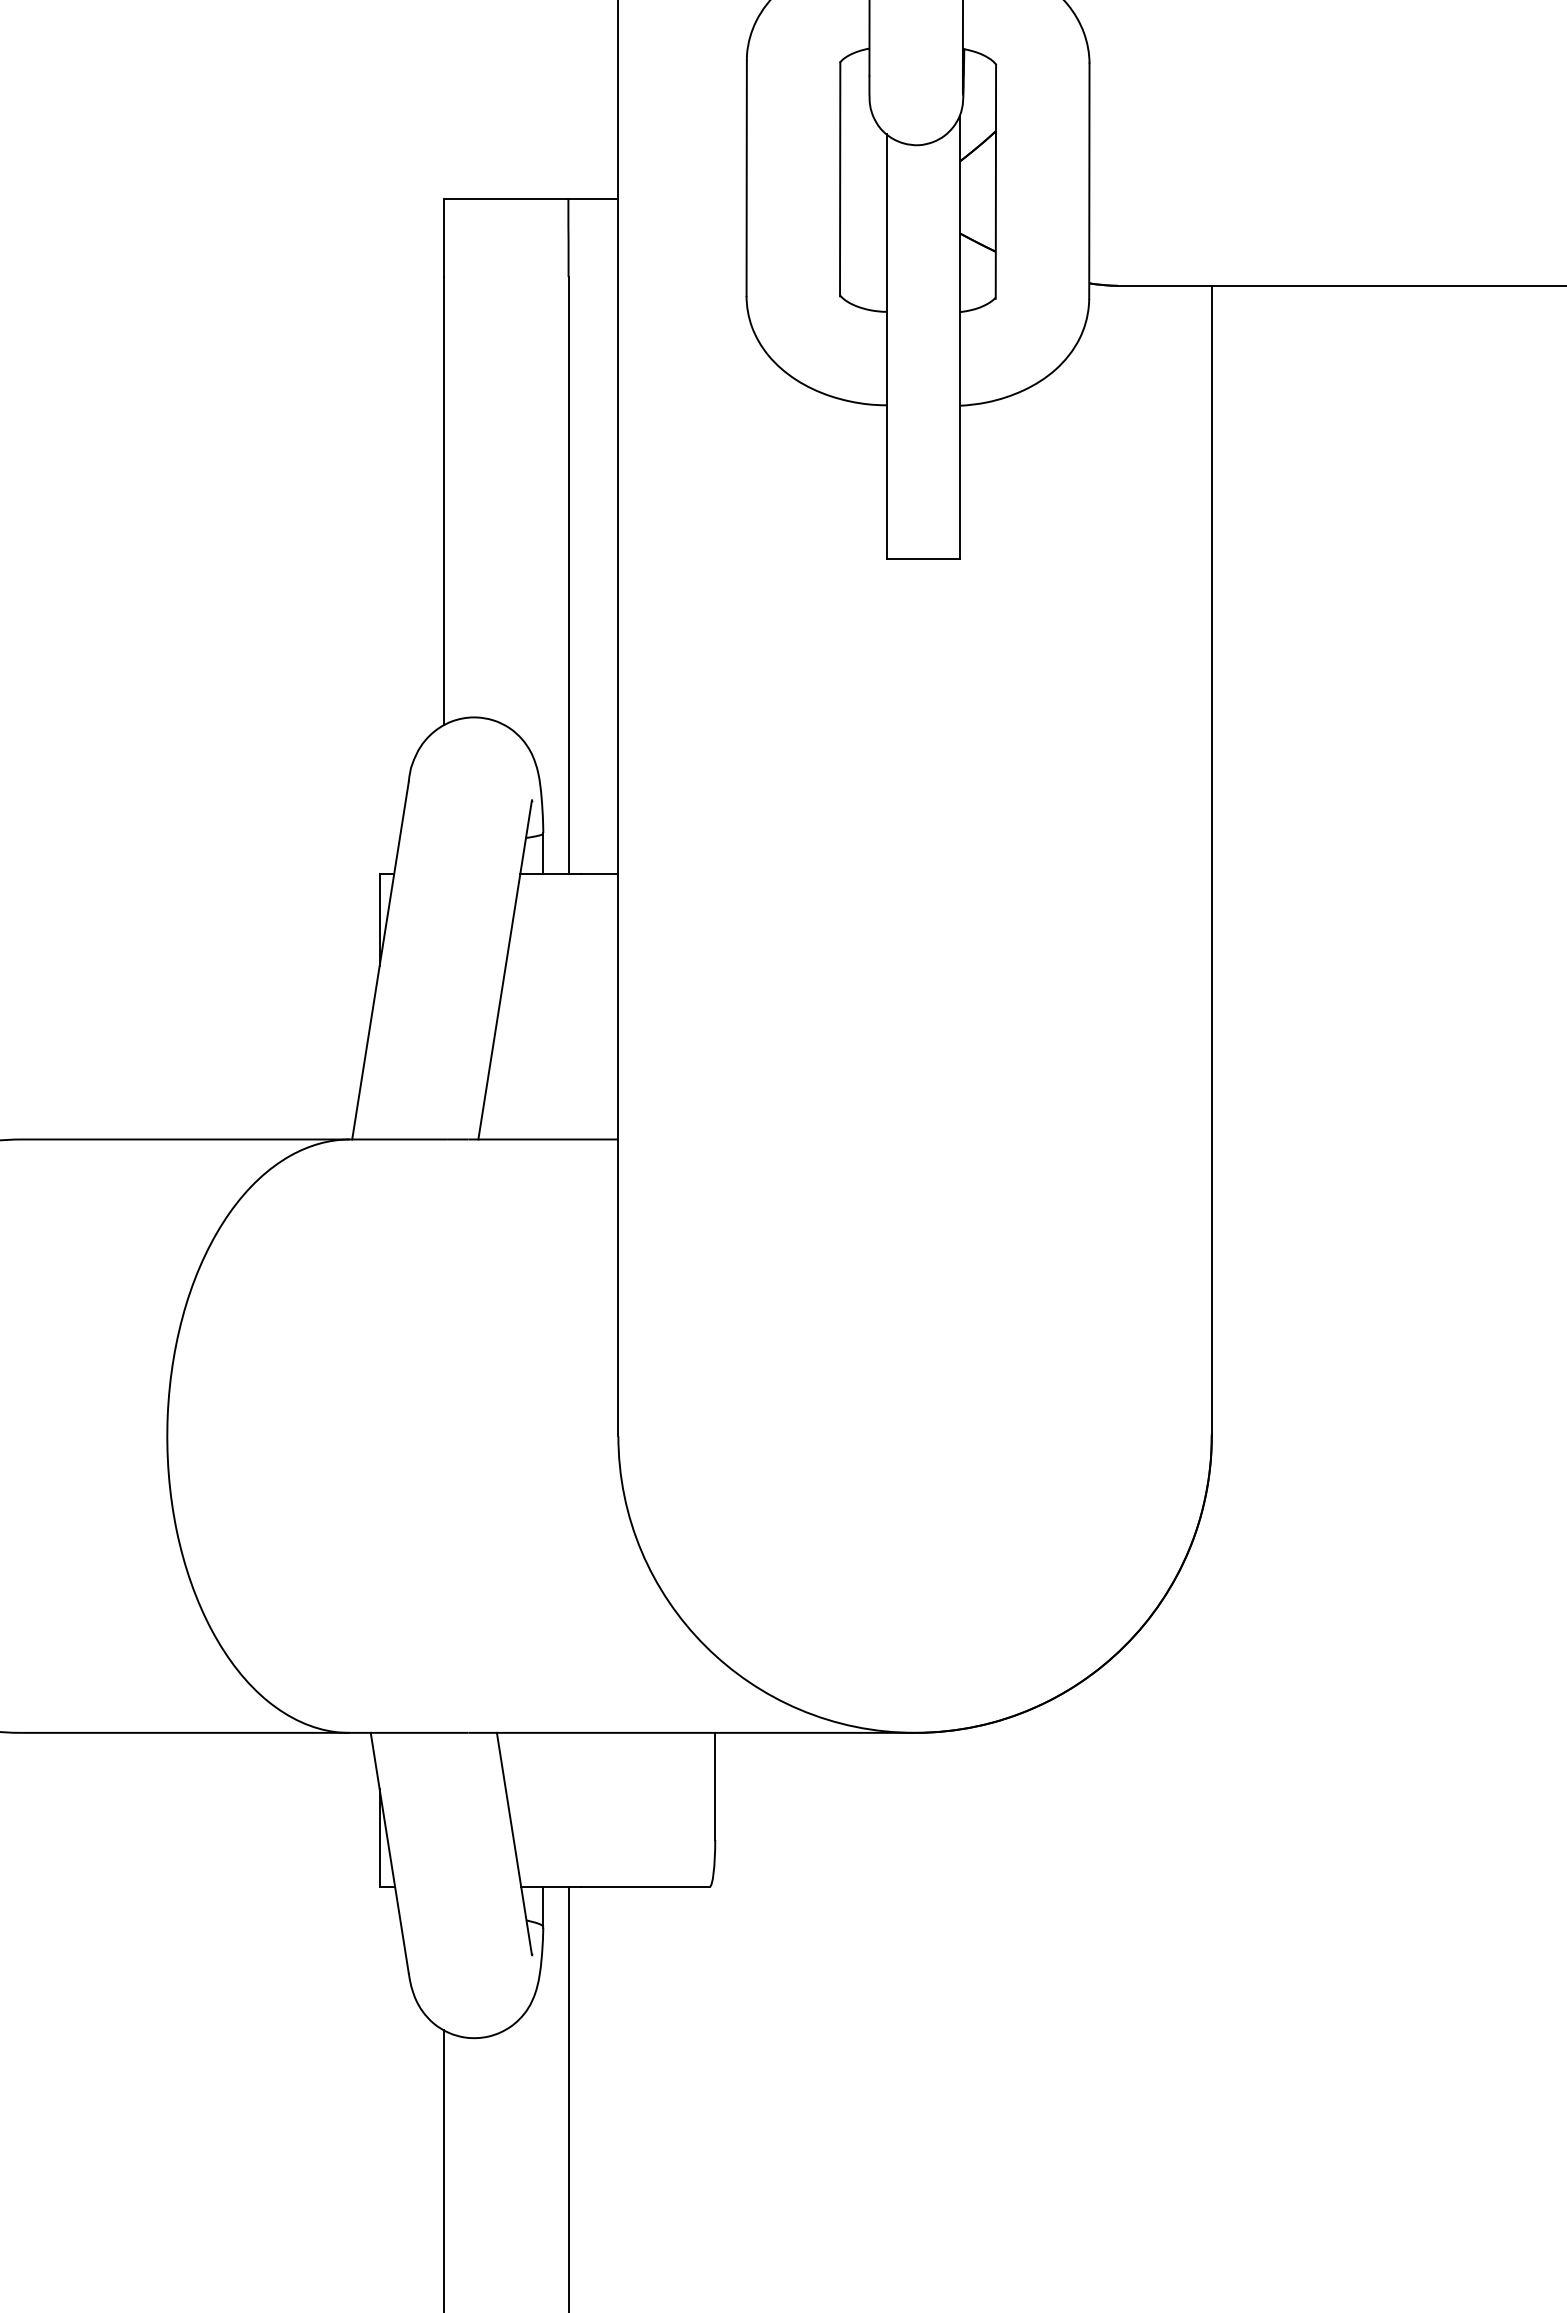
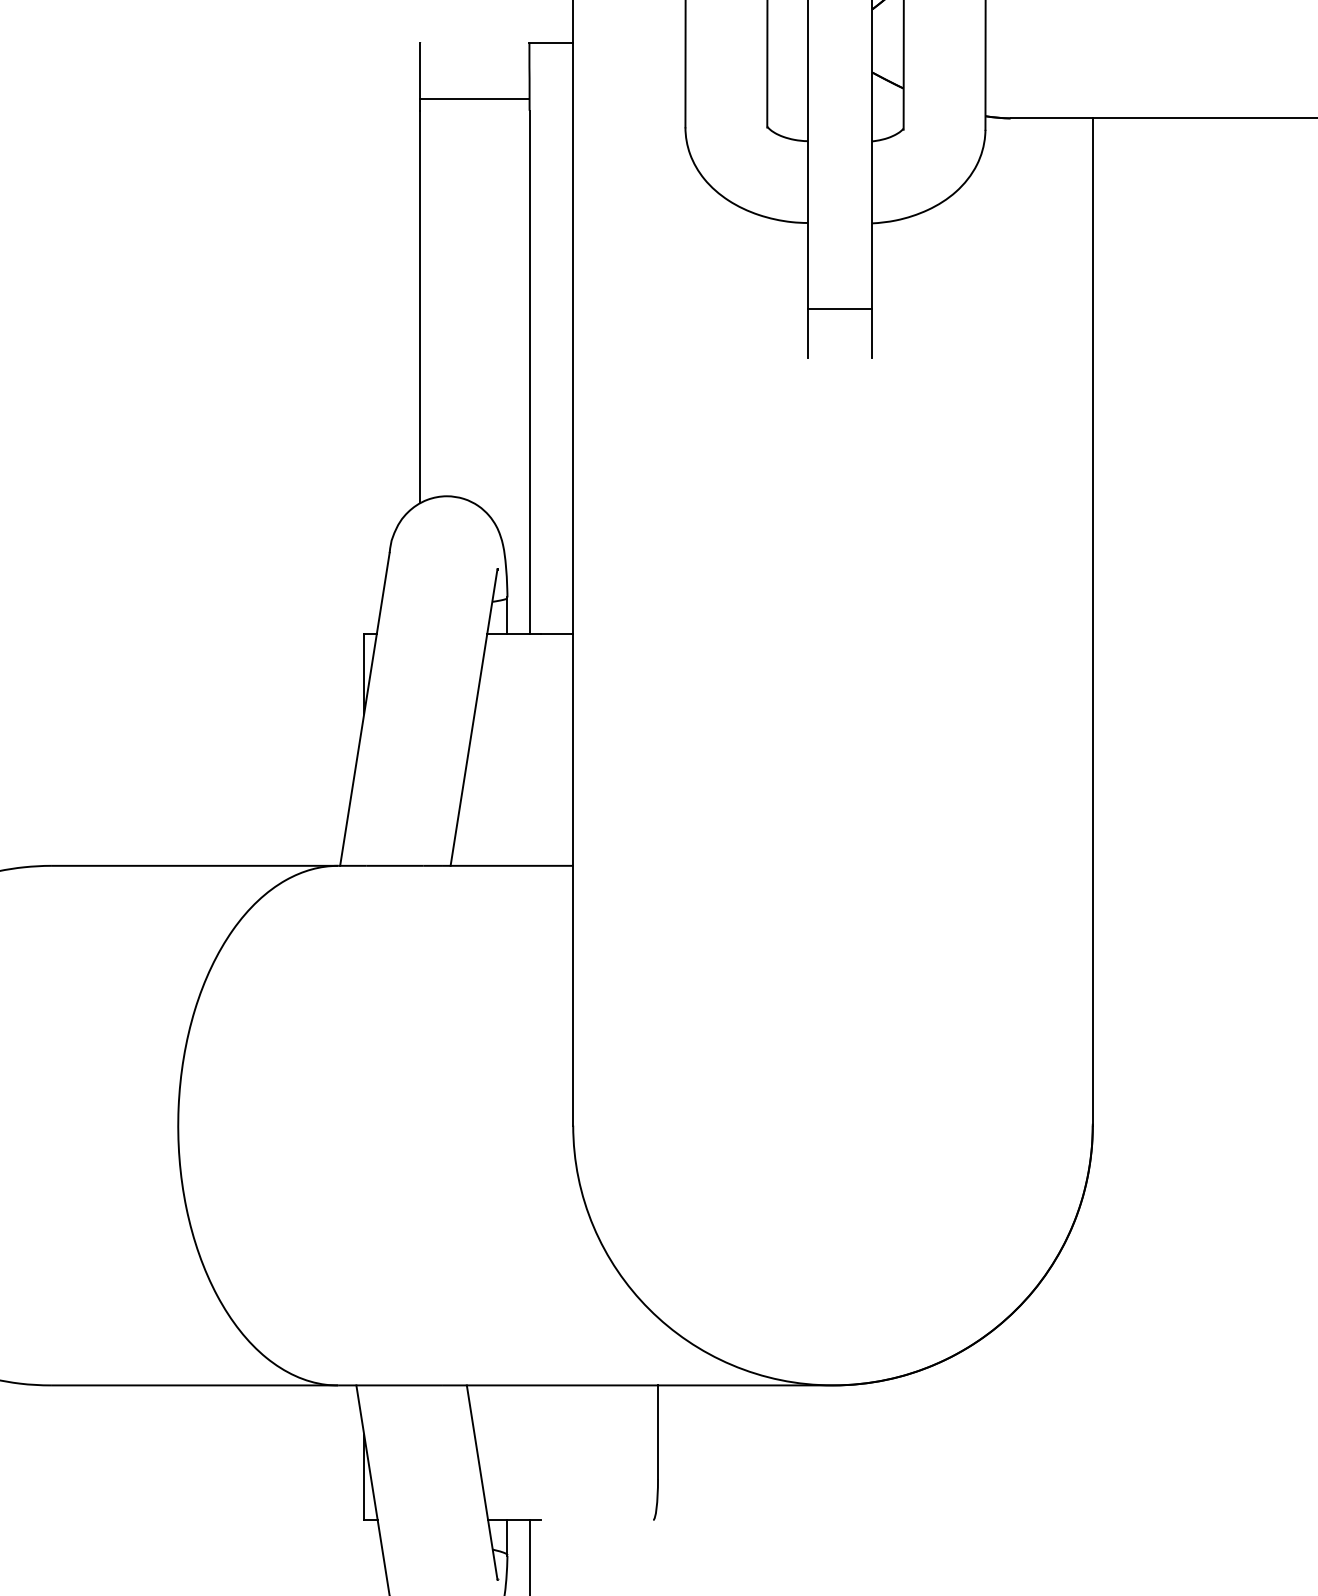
line: (505, 199) -> (474, 99), moved
line: (922, 559) -> (839, 309), moved
line: (645, 1886) -> (596, 1519), removed

